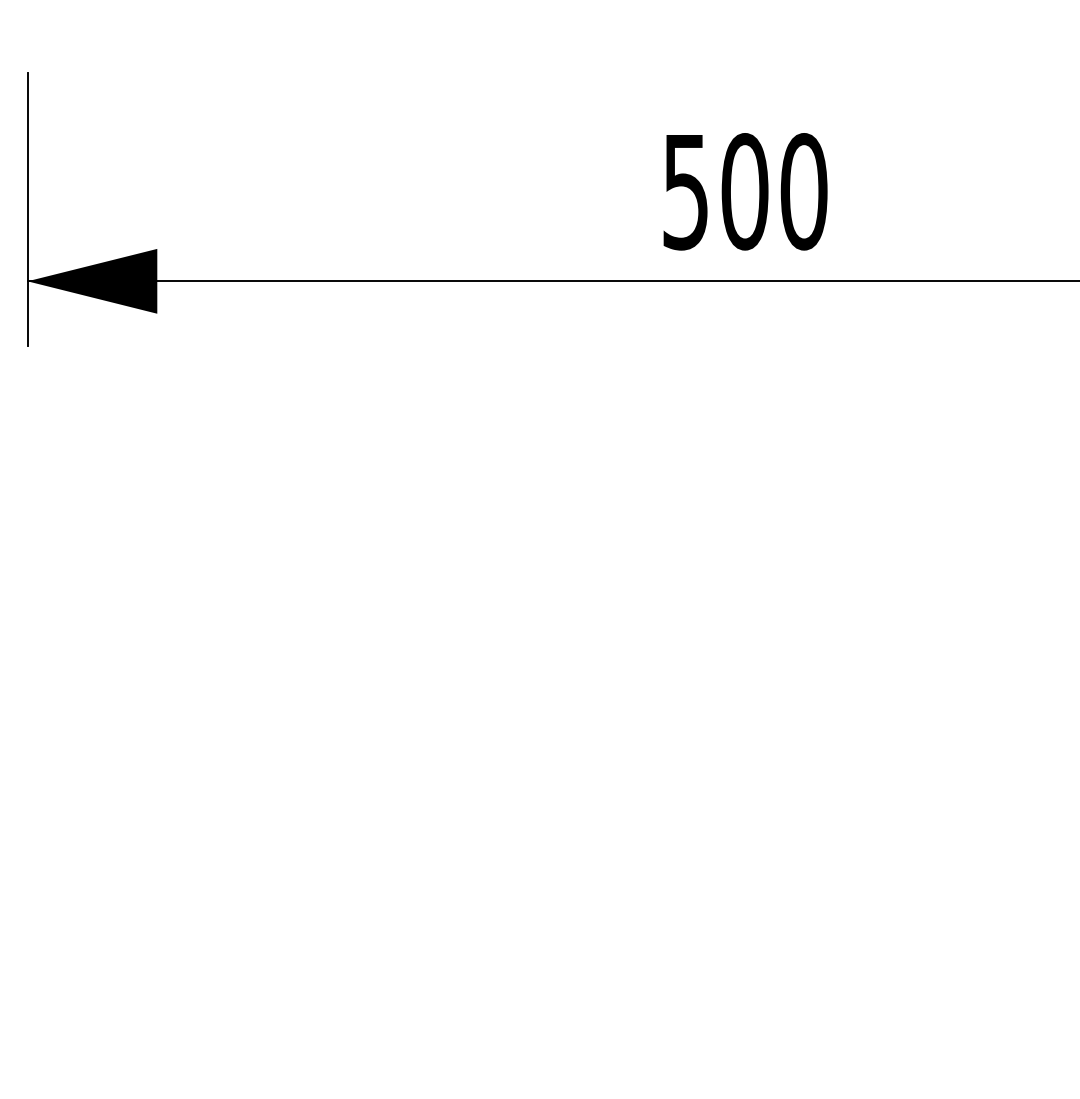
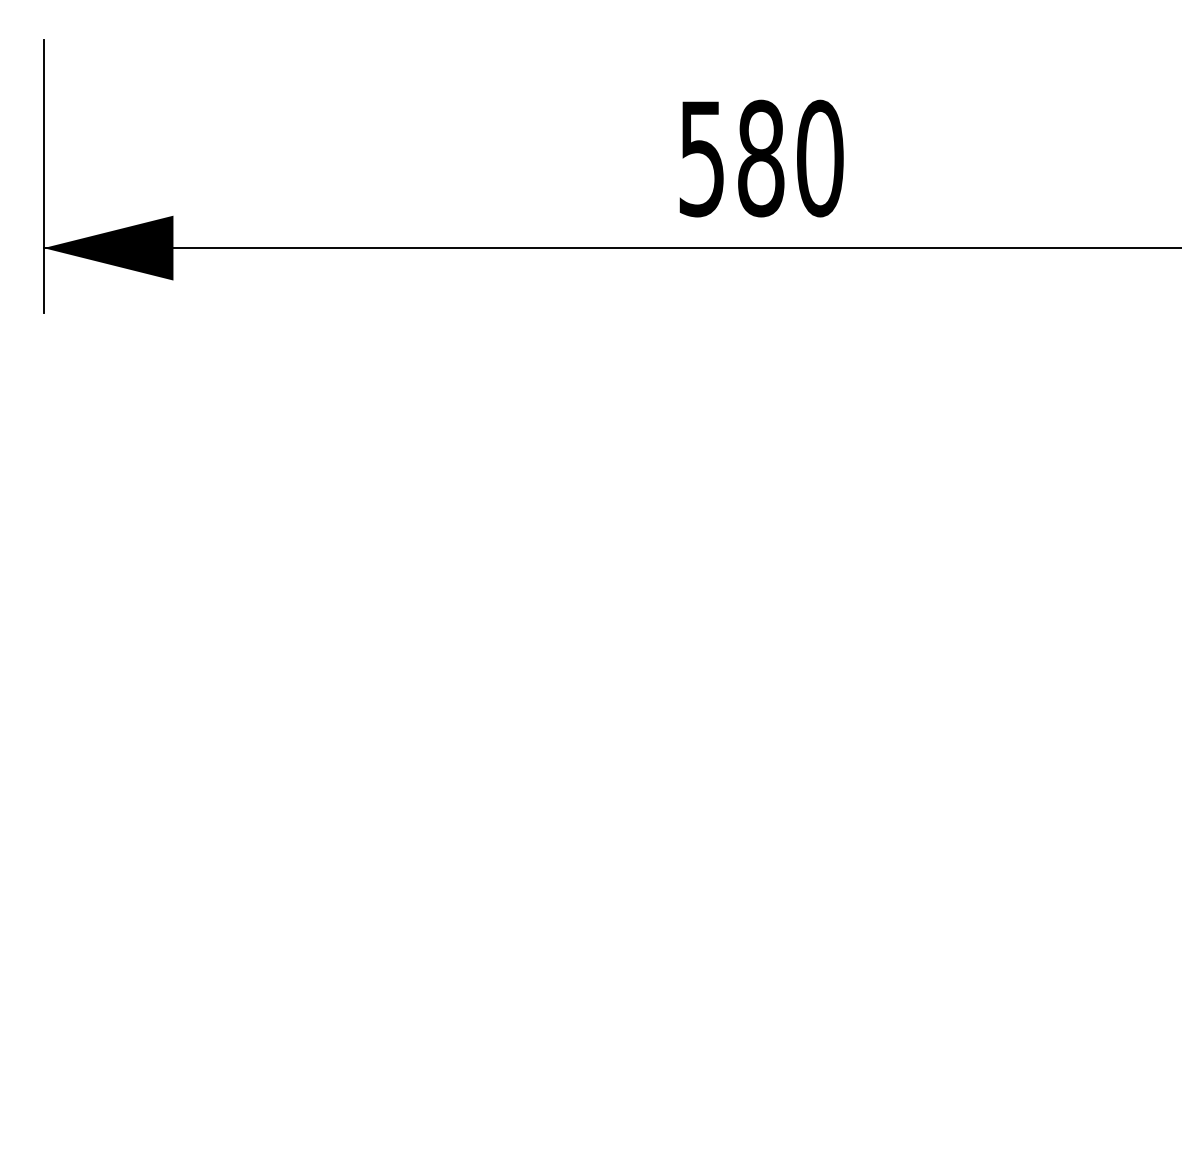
text: (745, 191) -> (761, 158), 500 -> 580

